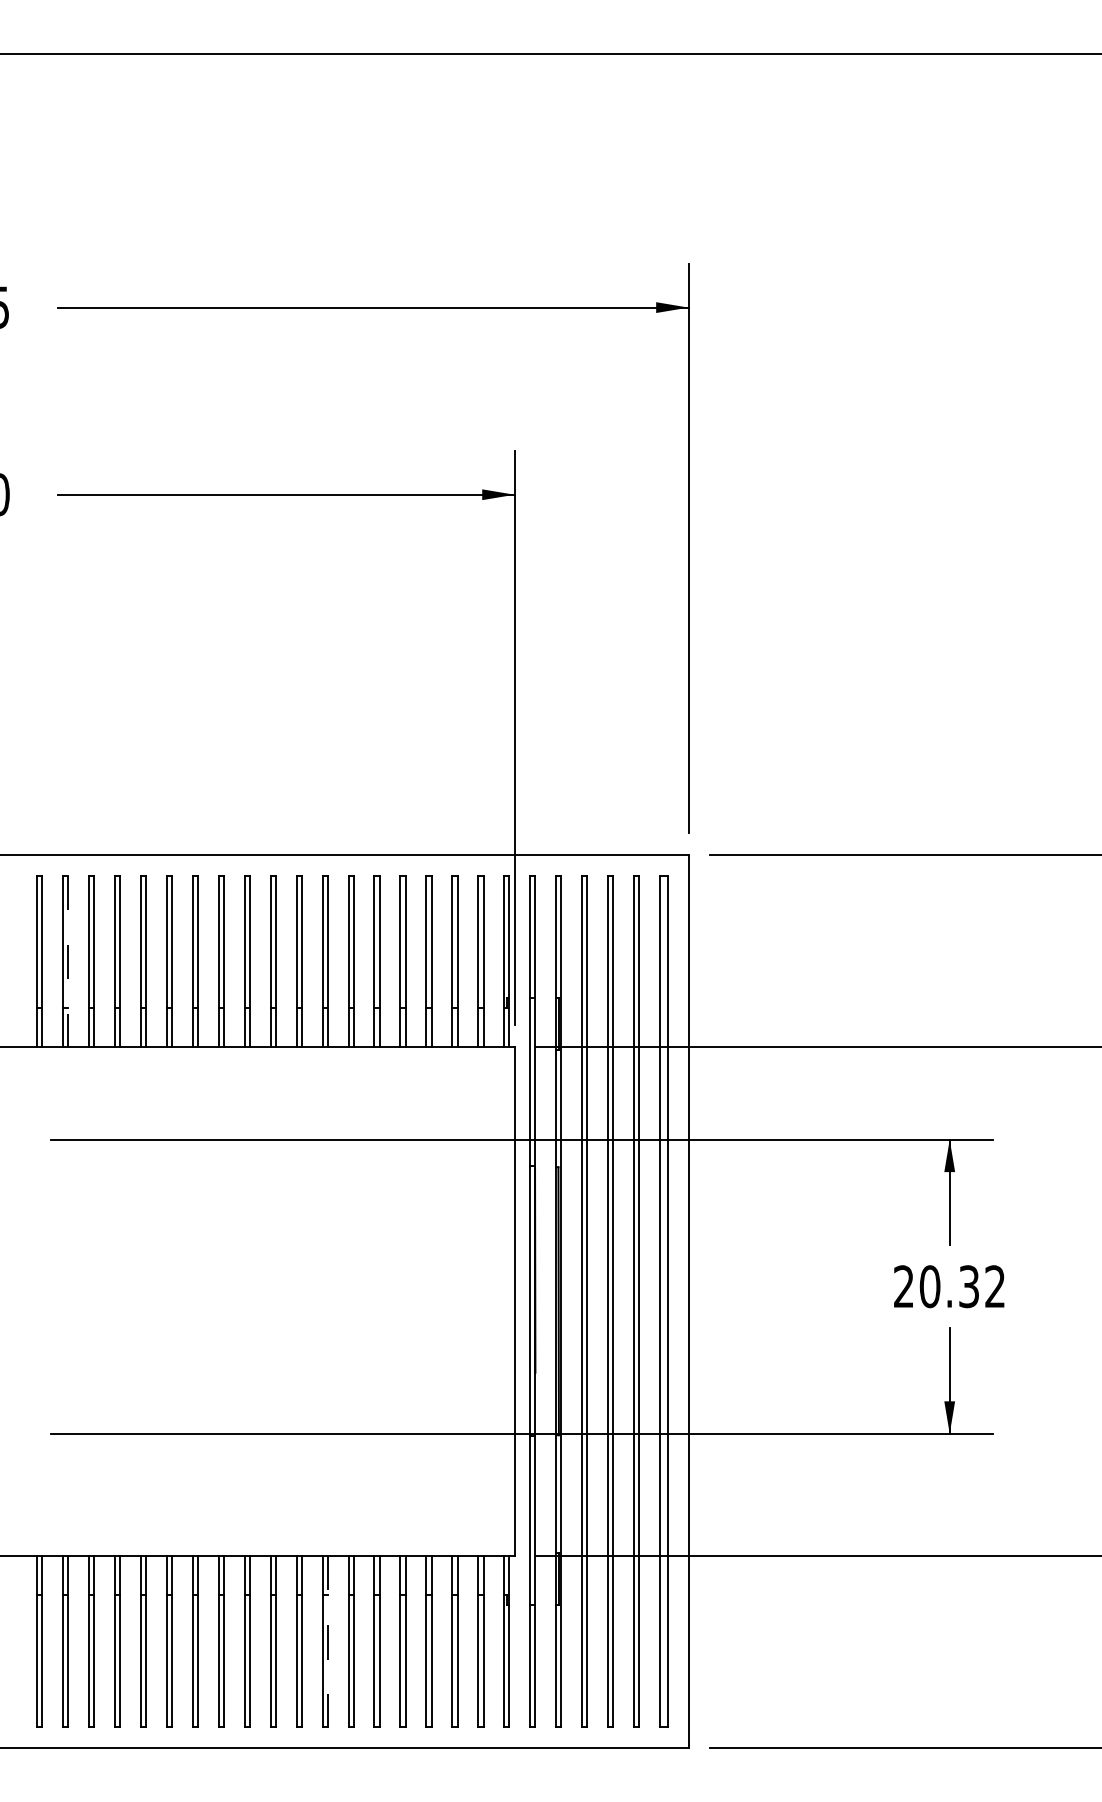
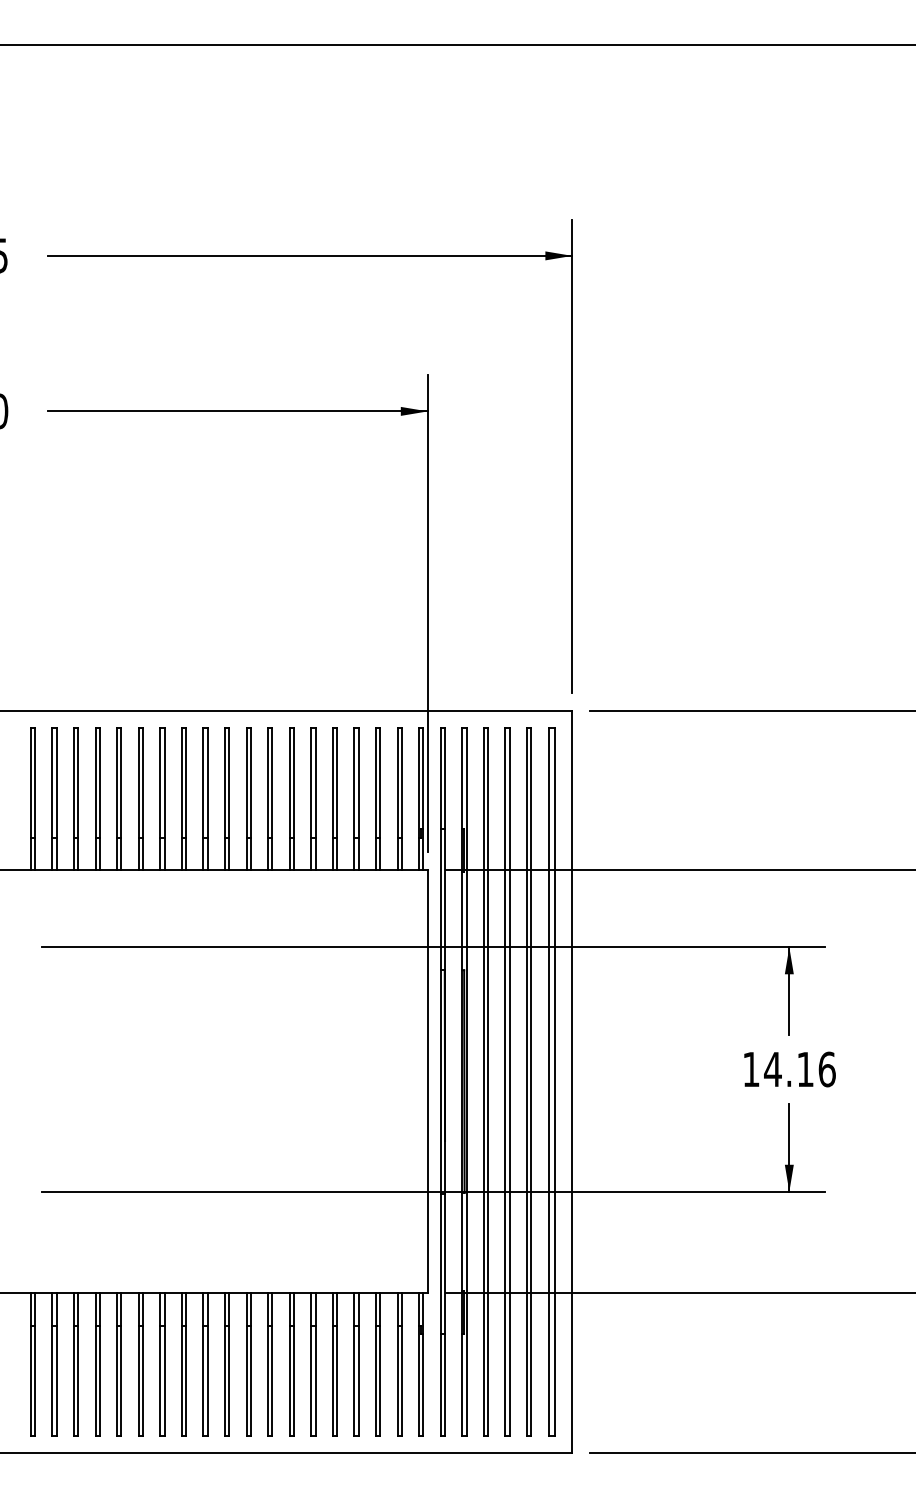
line: (68, 961) -> (57, 799), dashed -> solid
text: (949, 1286) -> (789, 1069), 20.32 -> 14.16
line: (327, 1641) -> (272, 1364), dashed -> solid

